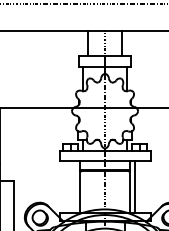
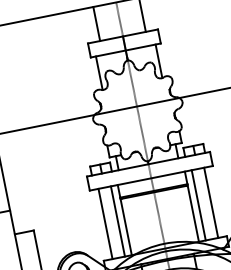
line: (65, 186) -> (104, 223), added
line: (75, 186) -> (118, 220), added
line: (144, 186) -> (211, 202), added

